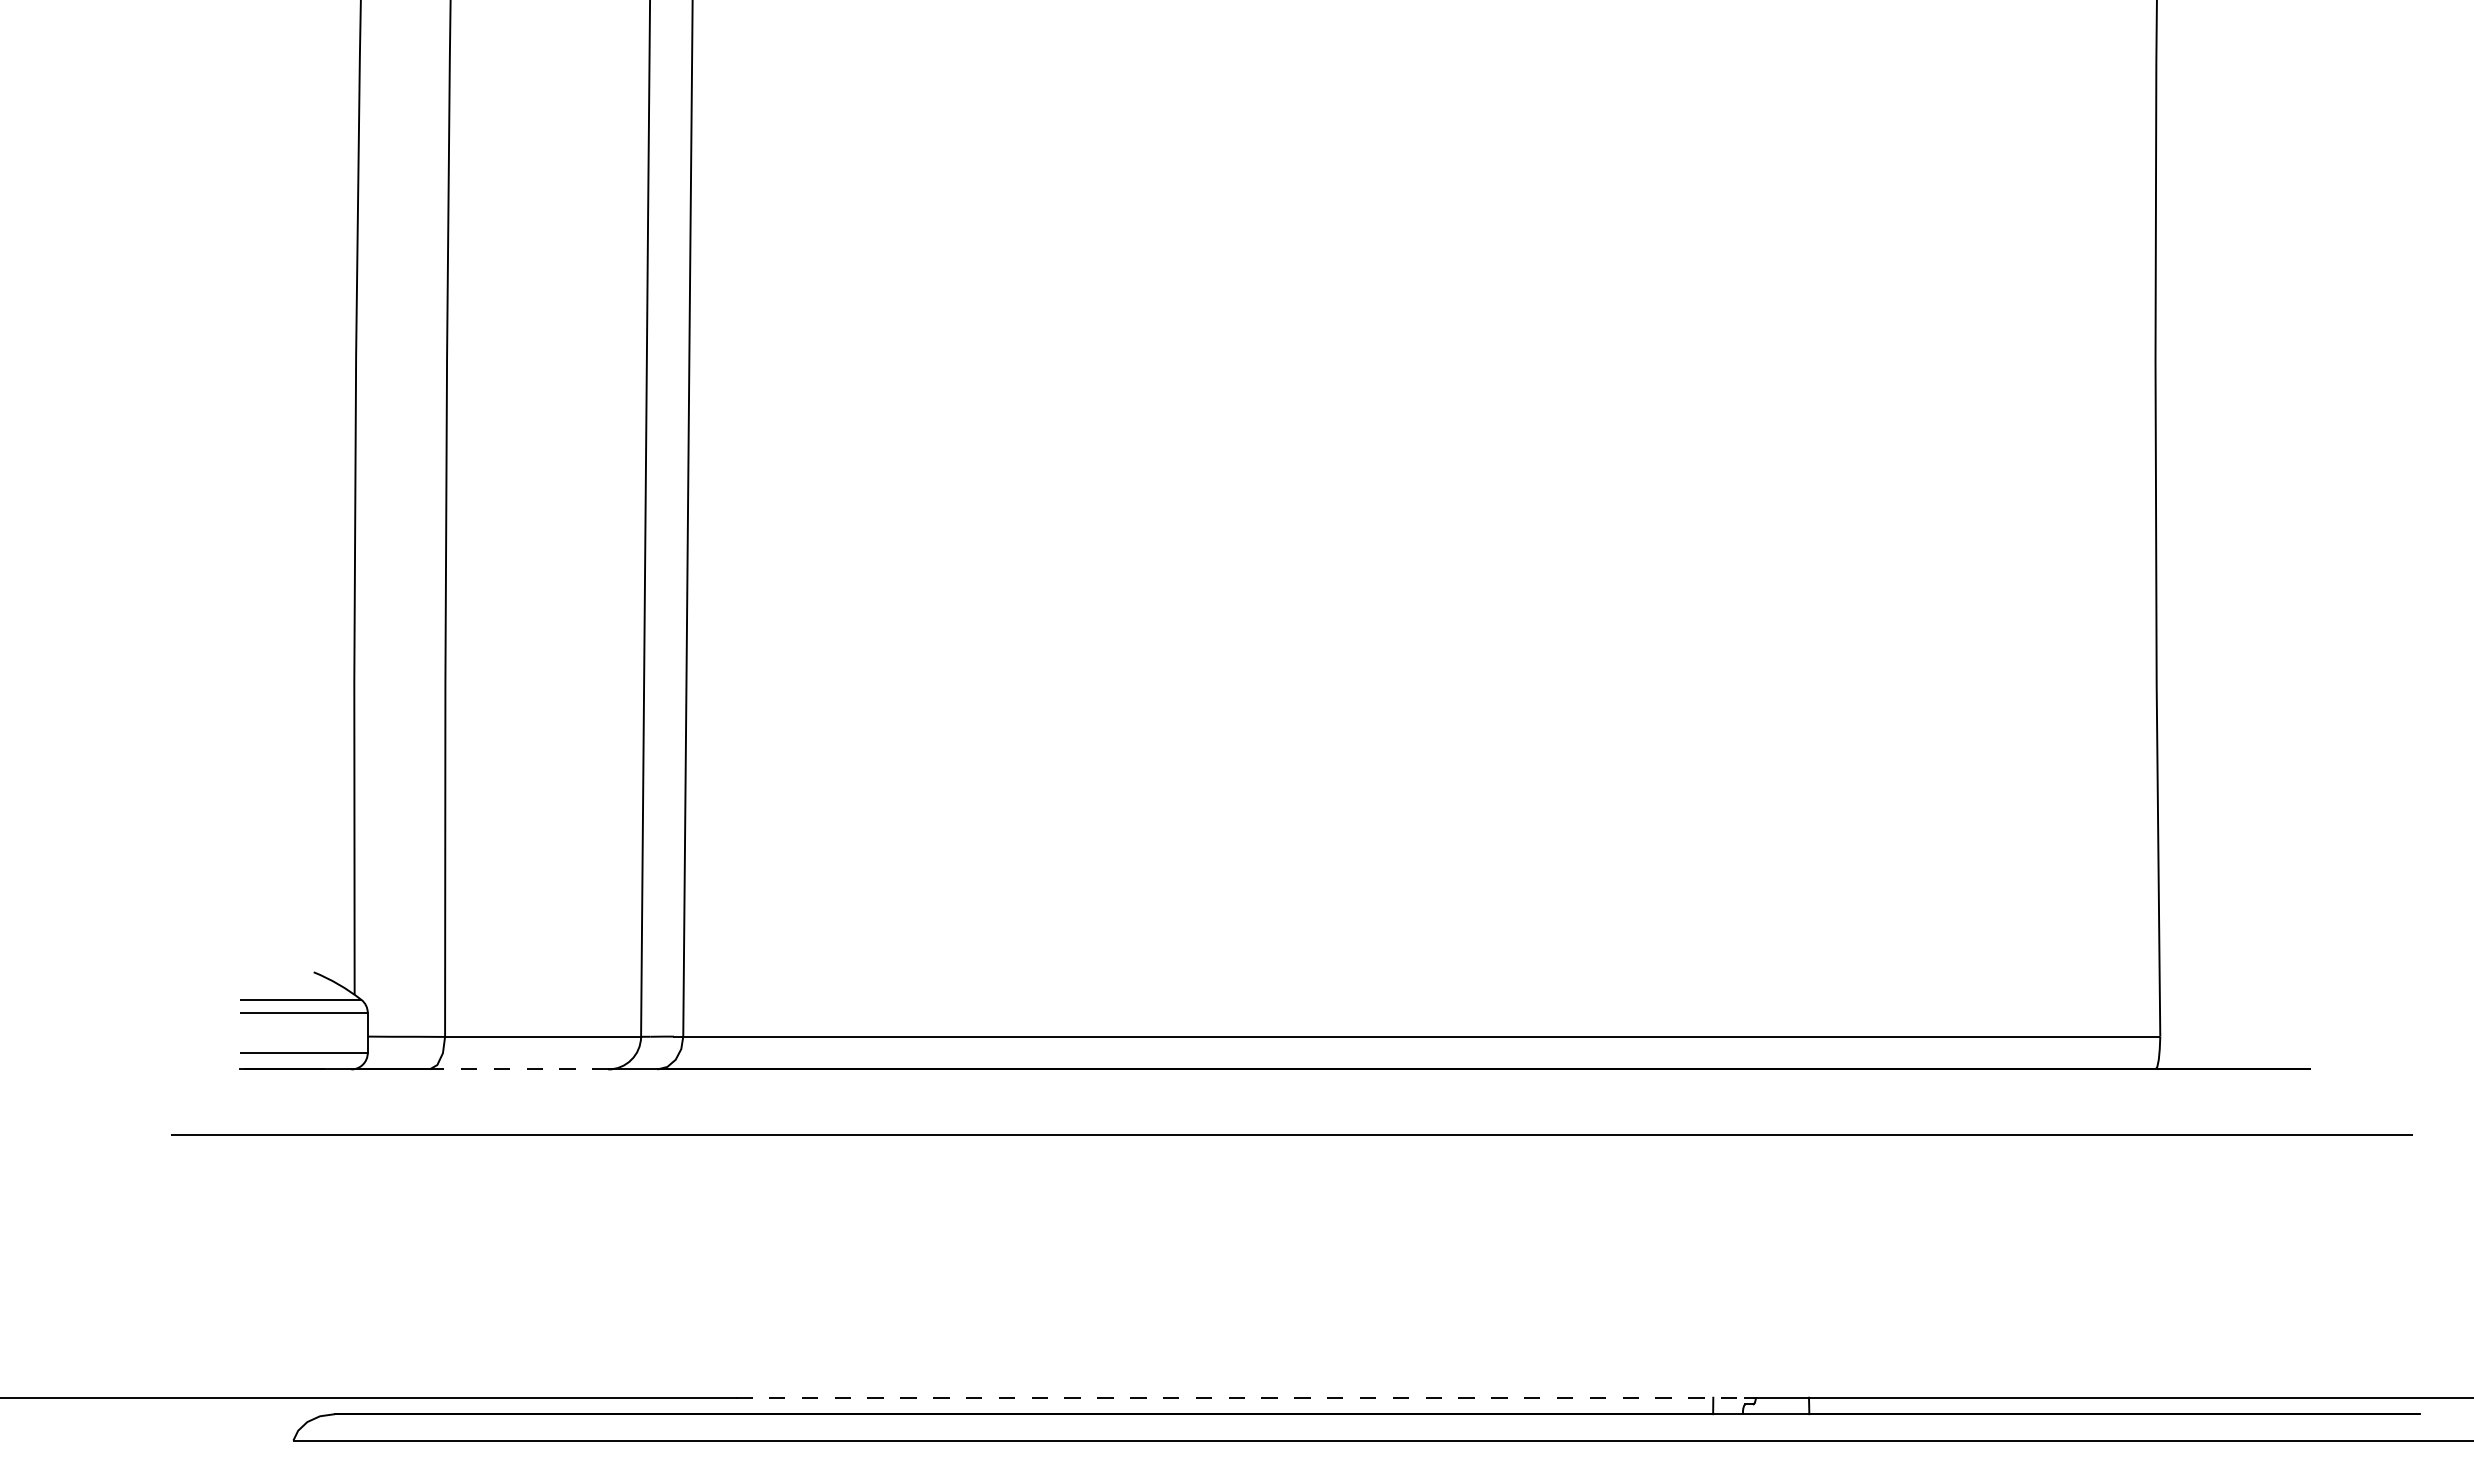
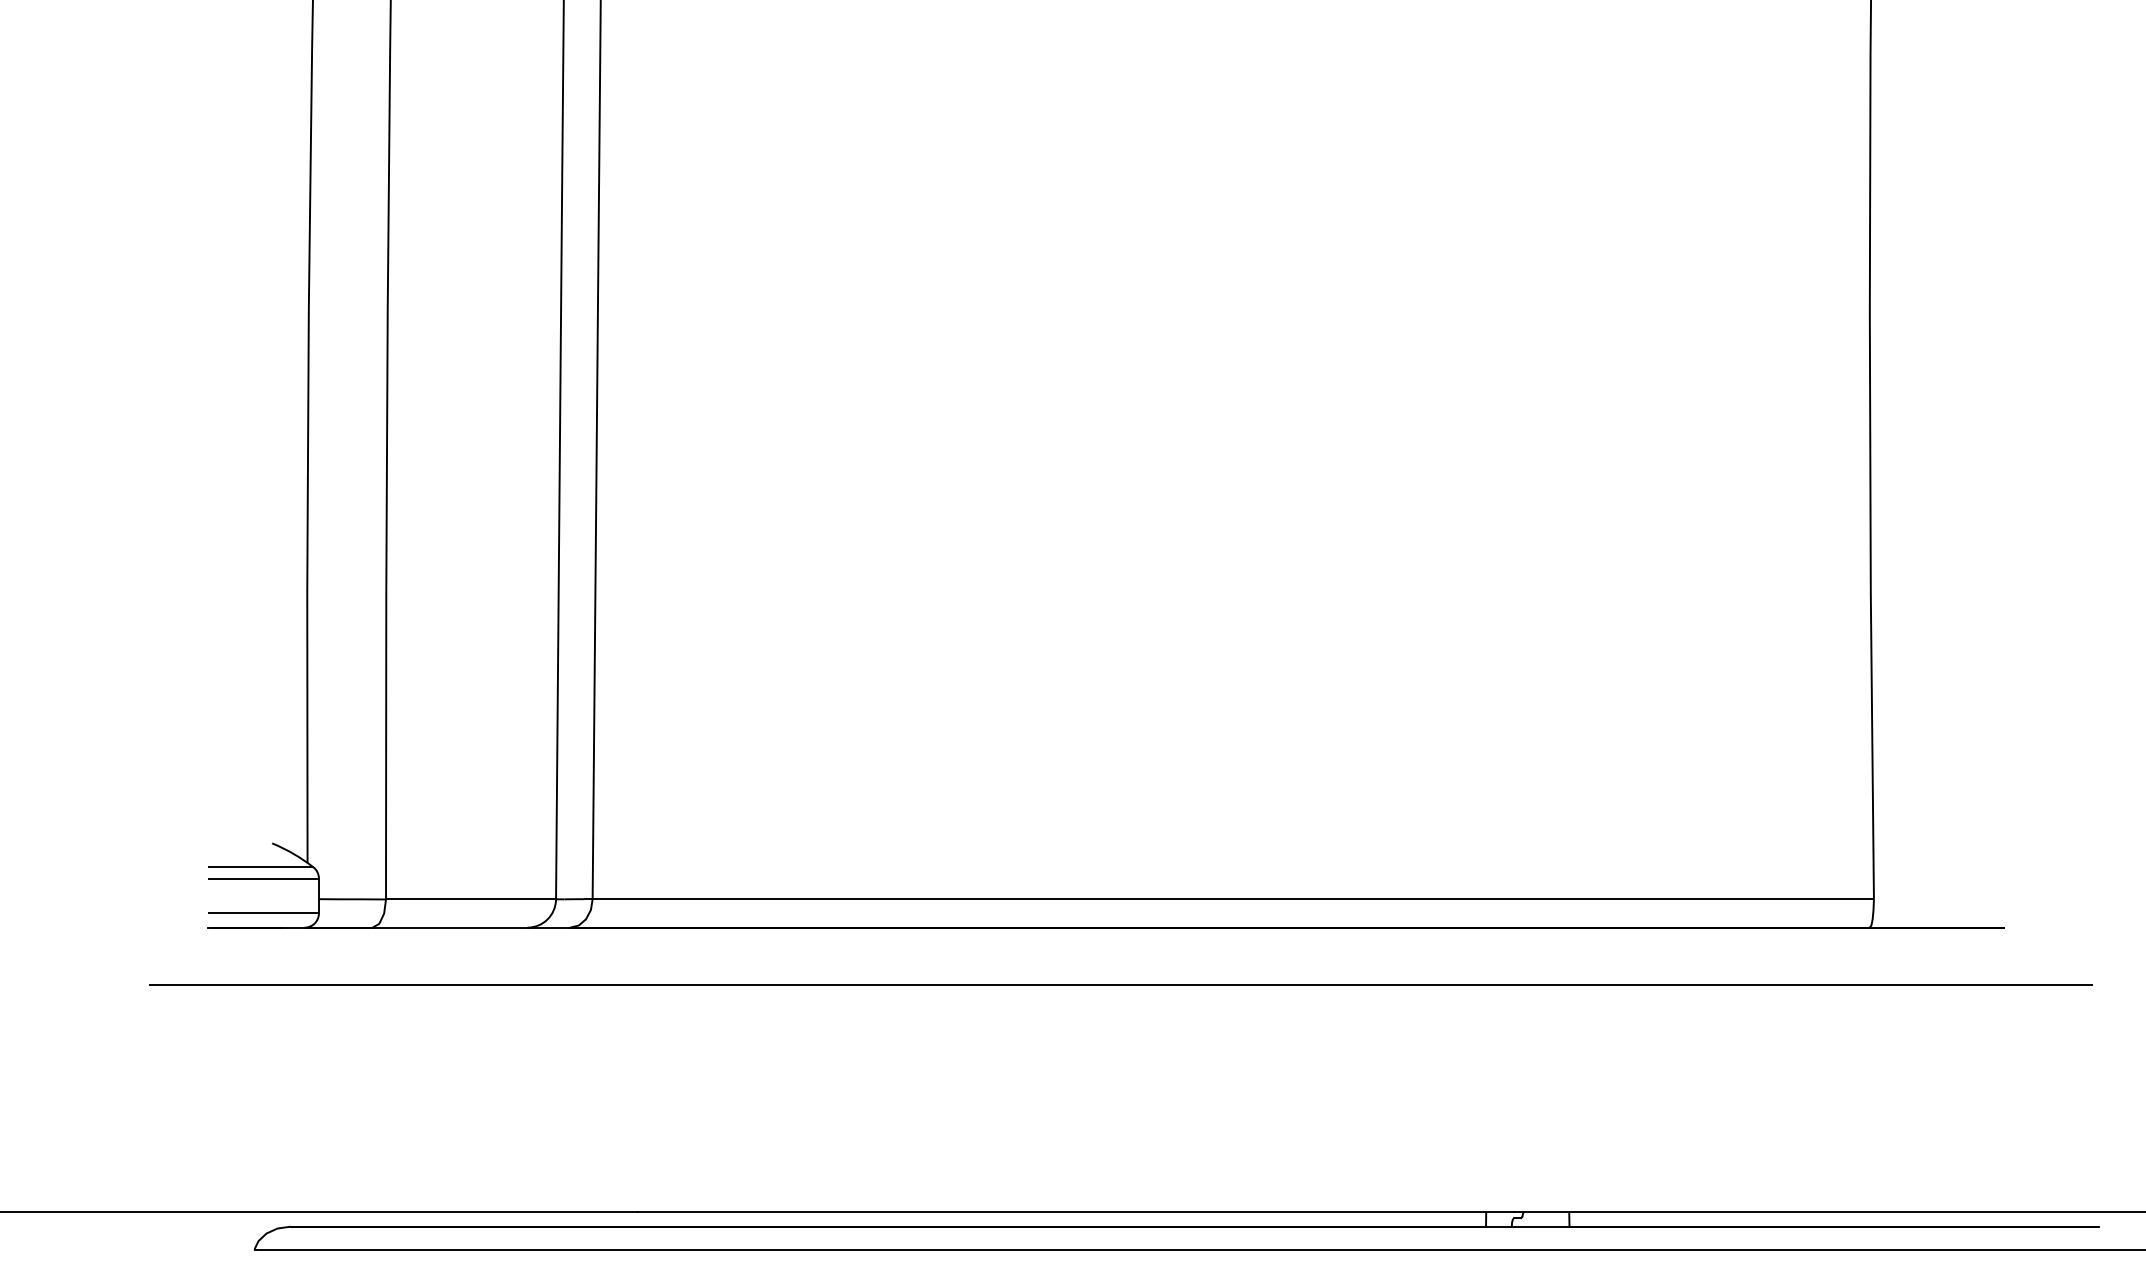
line: (518, 1069) -> (449, 927), dashed -> solid
line: (1240, 1397) -> (1076, 1212), dashed -> solid

